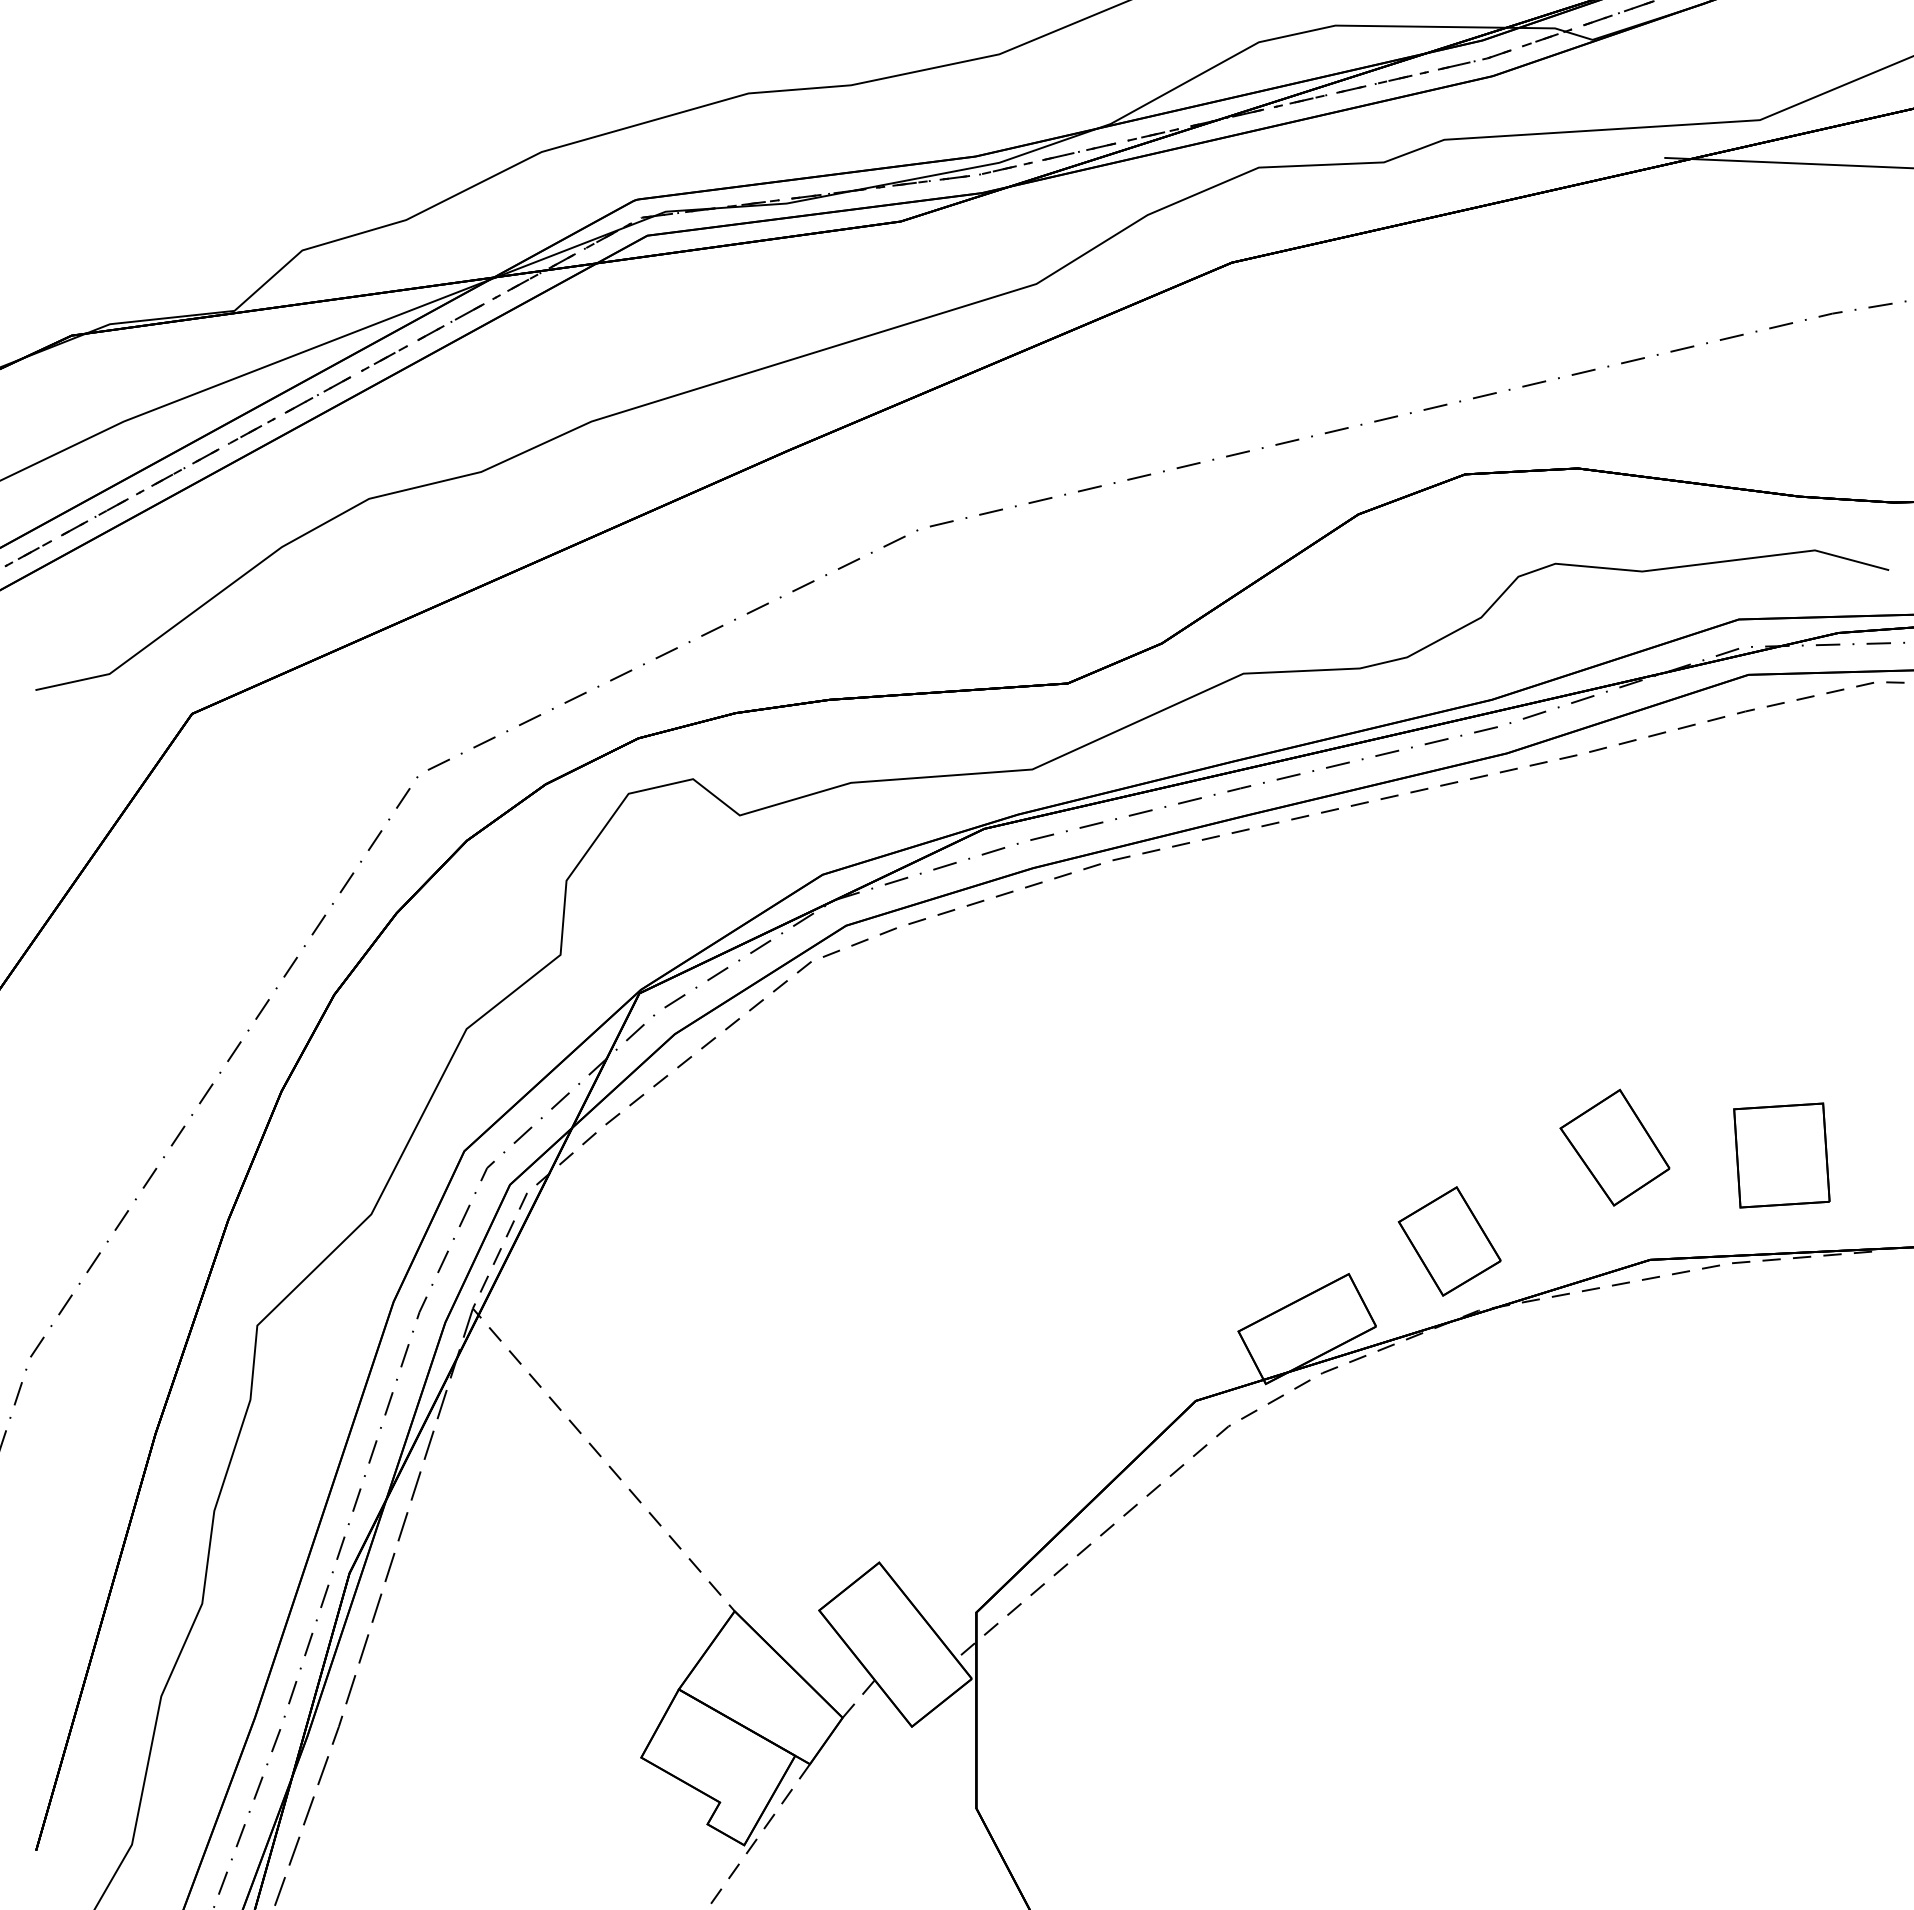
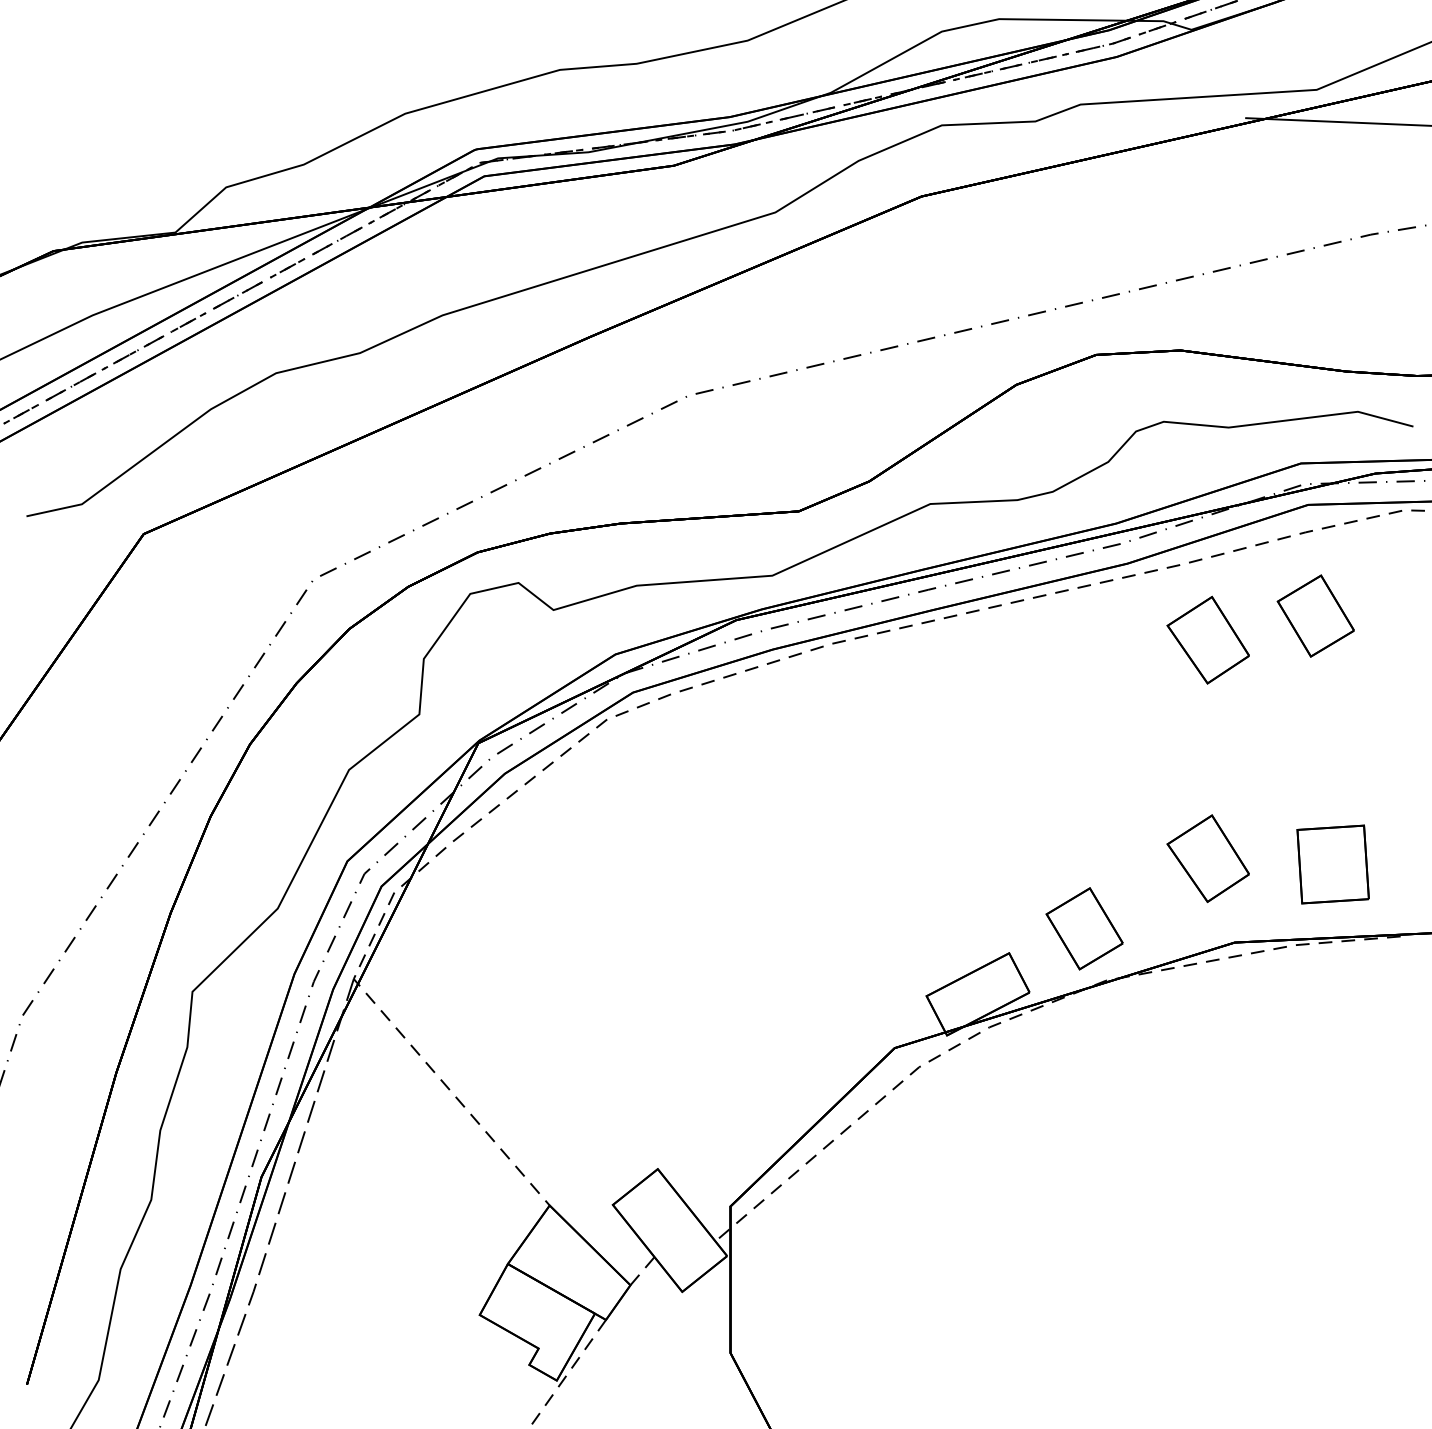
part: (1758, 823) -> (1315, 616), added
part: (1614, 855) -> (1207, 640), added

